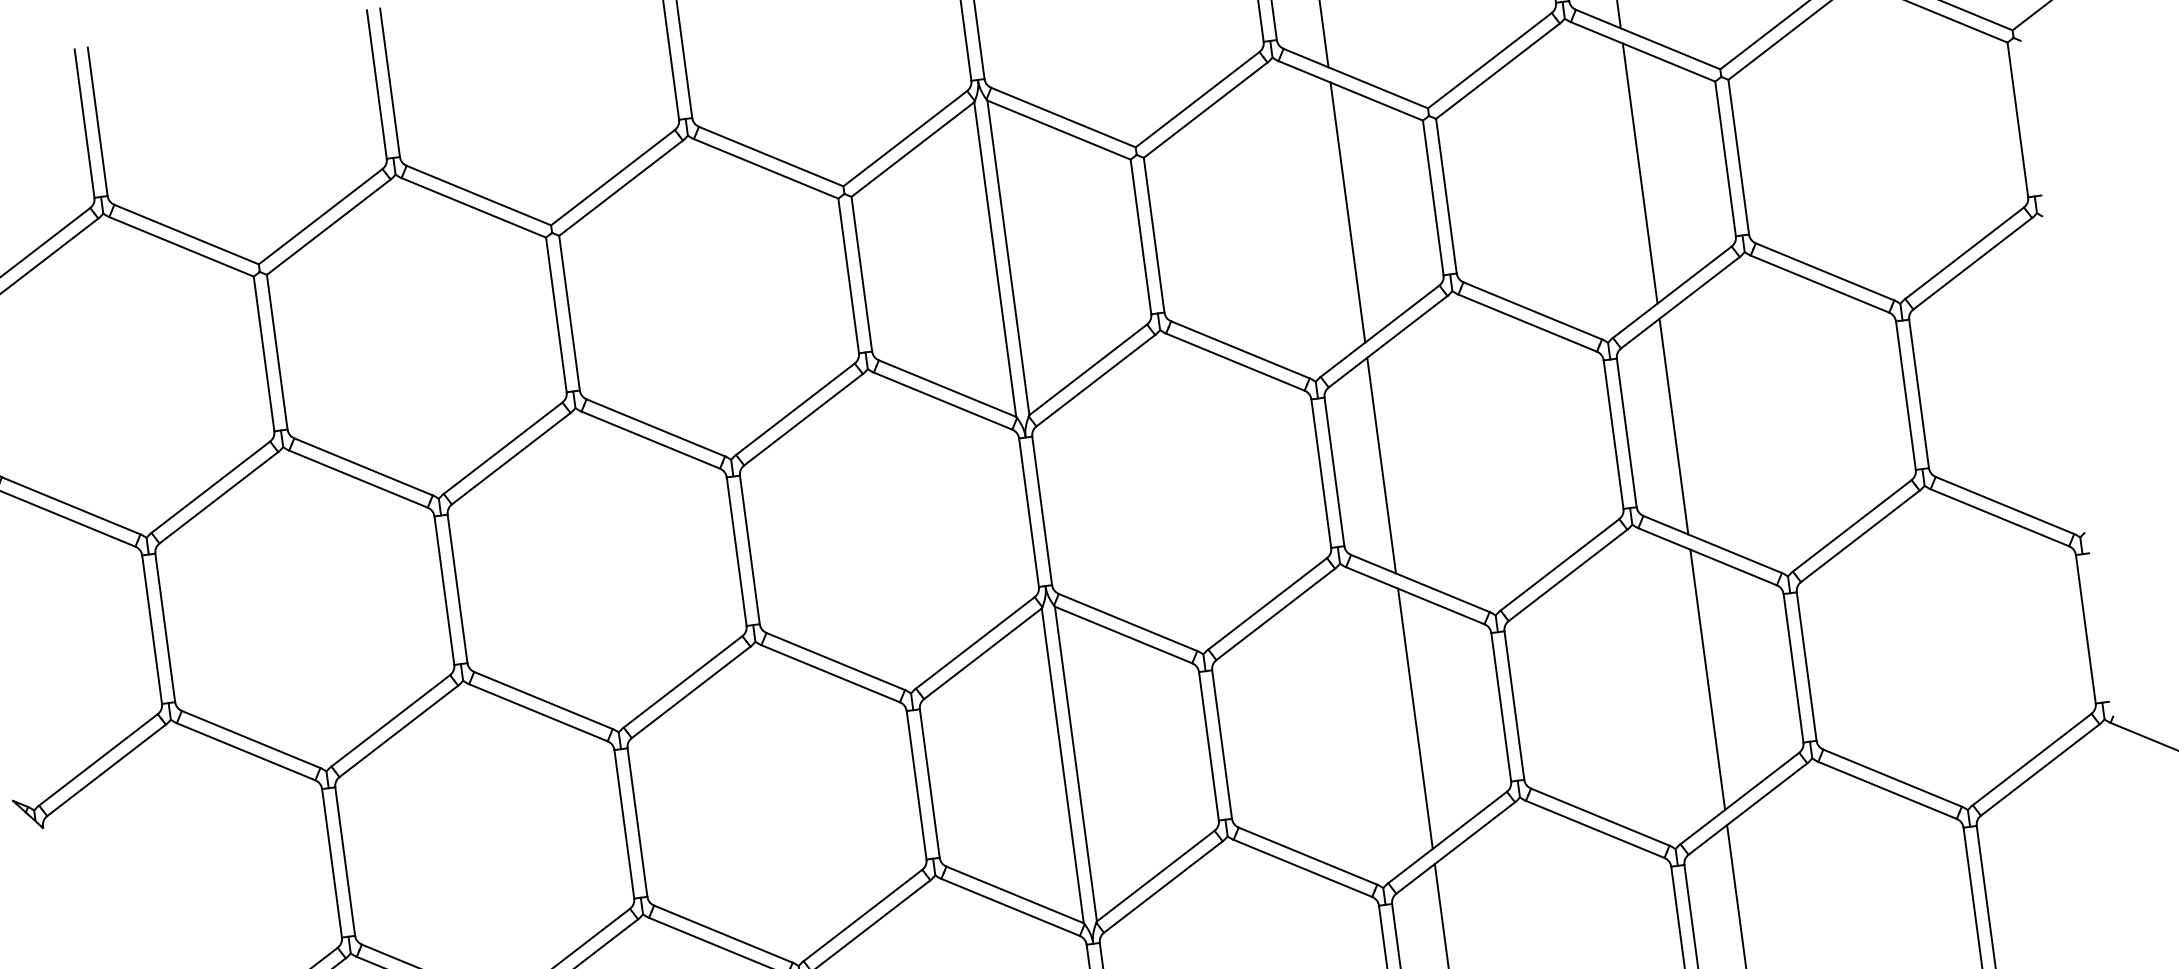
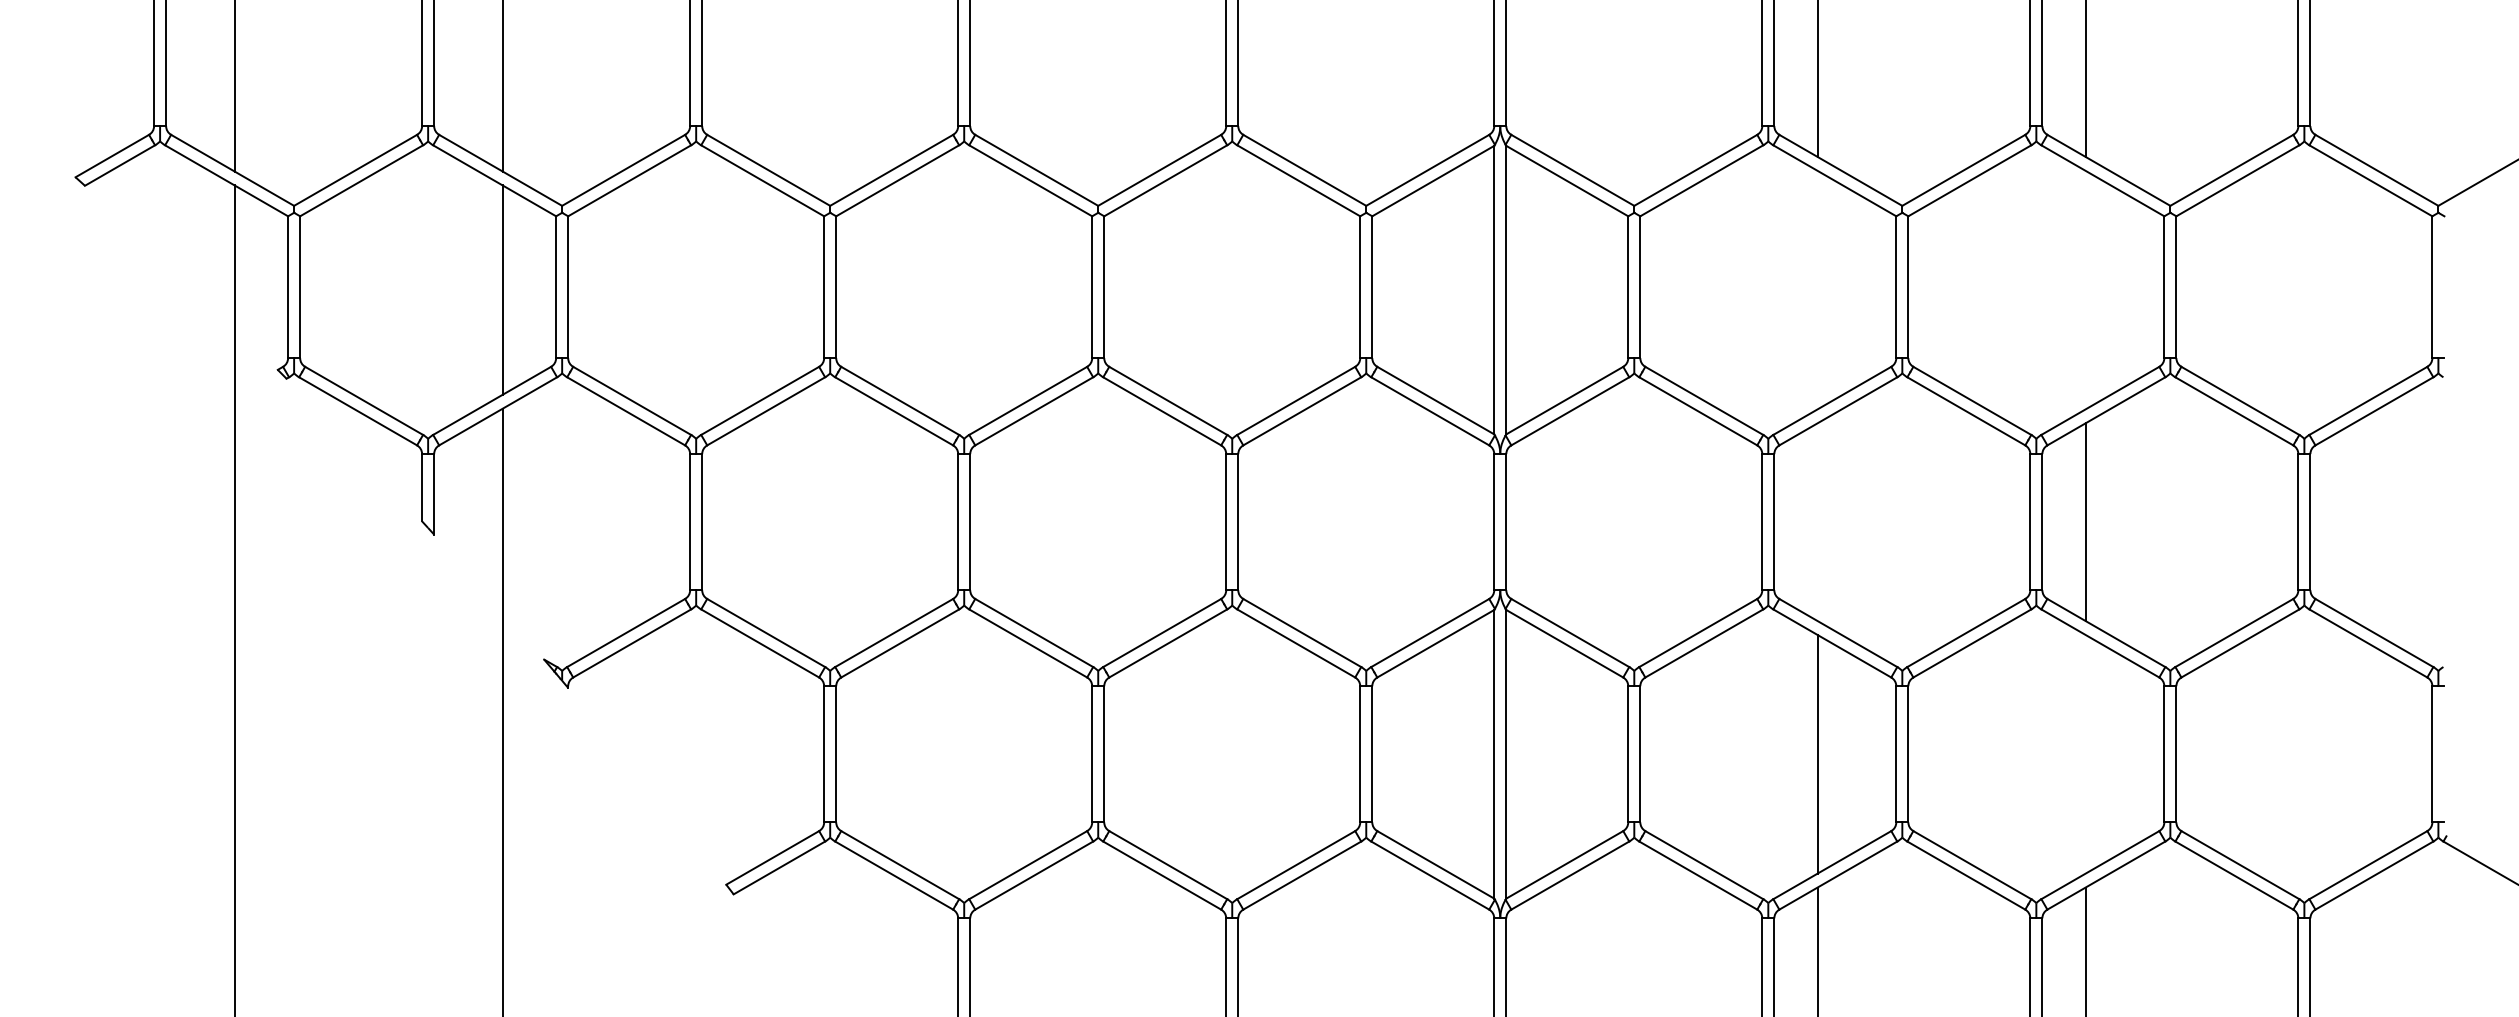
line: (1639, 172) -> (2085, 289), removed
line: (1347, 211) -> (1817, 289), removed
line: (1381, 466) -> (1817, 522), removed
line: (1707, 678) -> (2085, 753), removed

